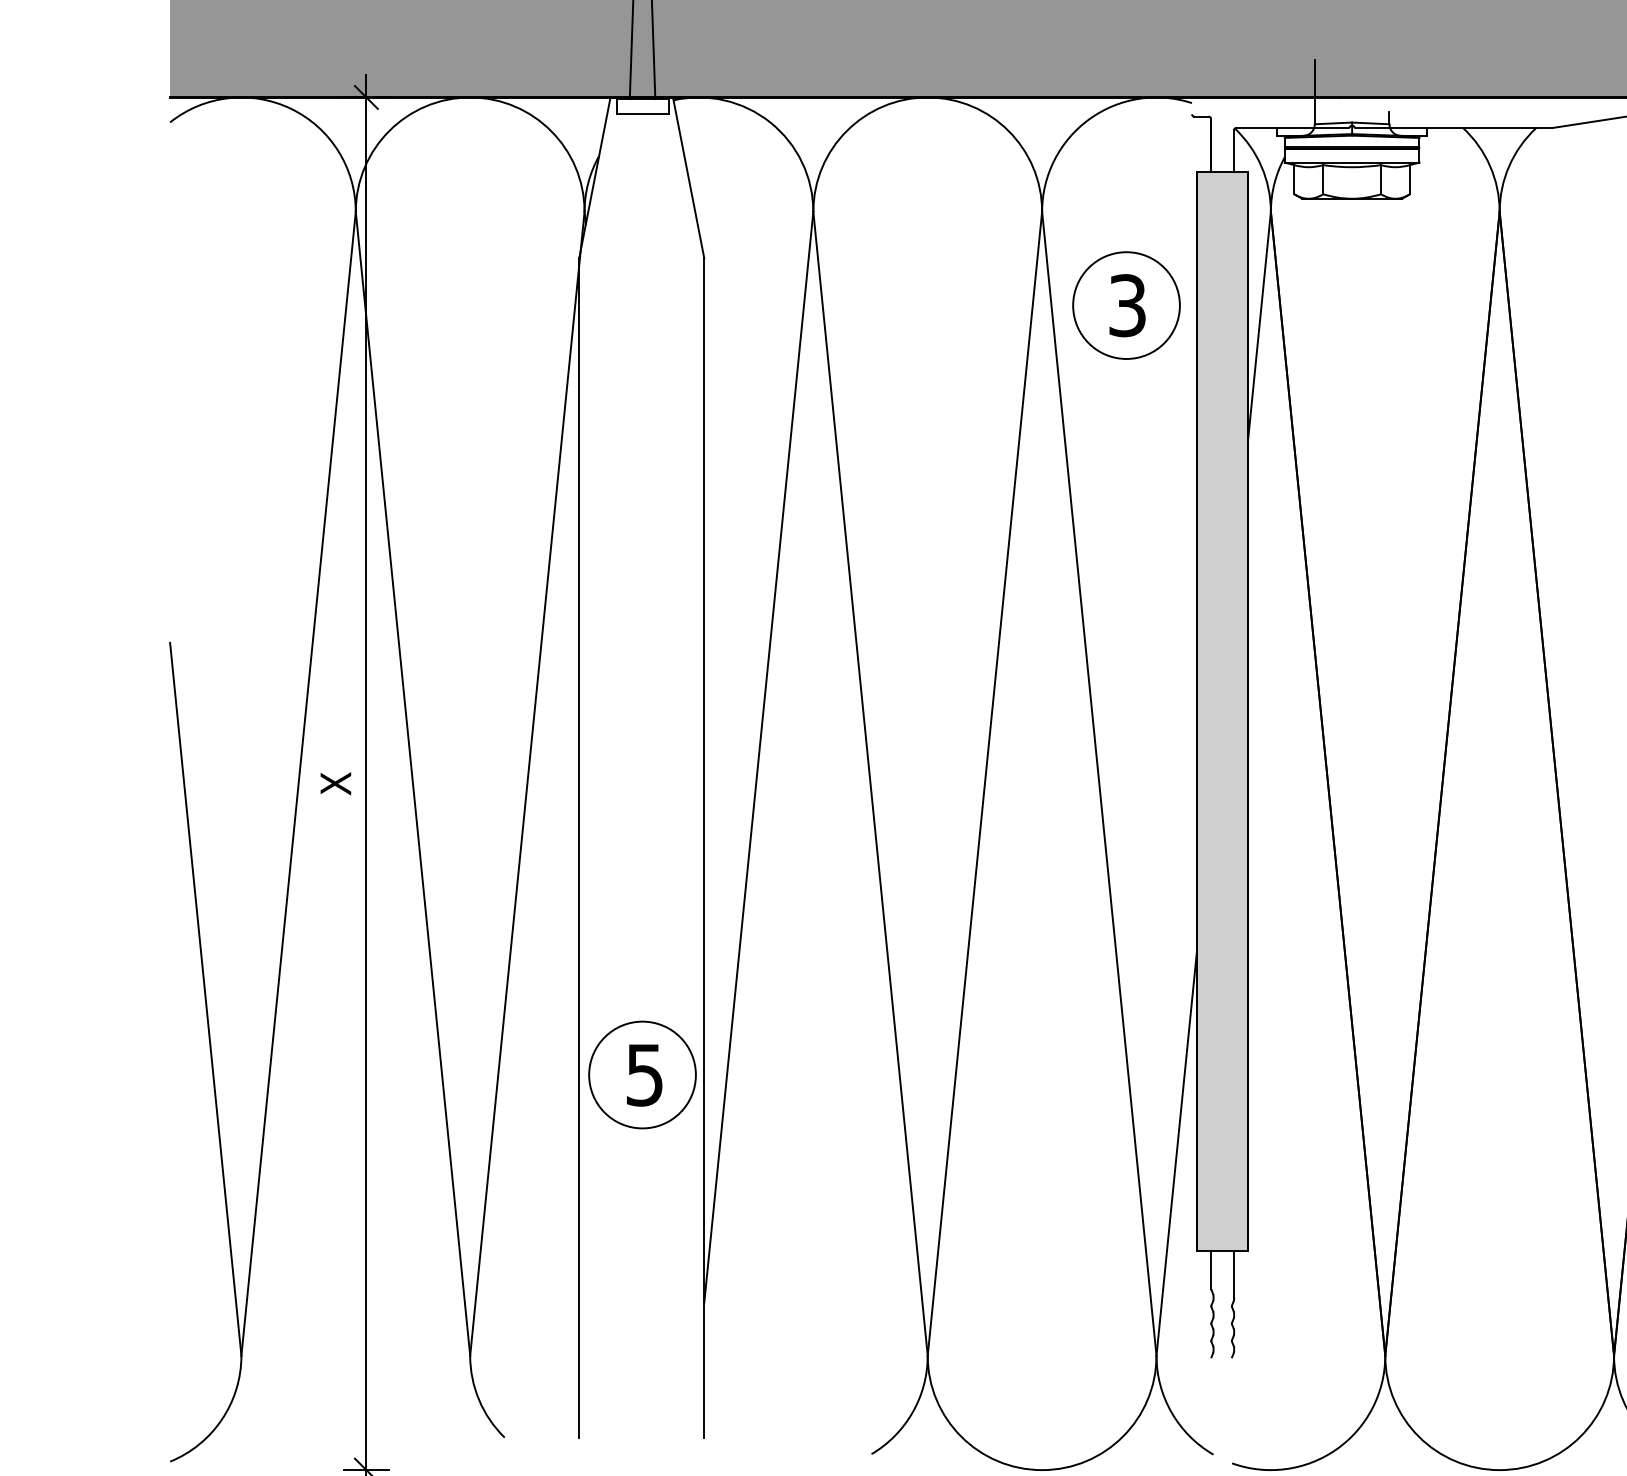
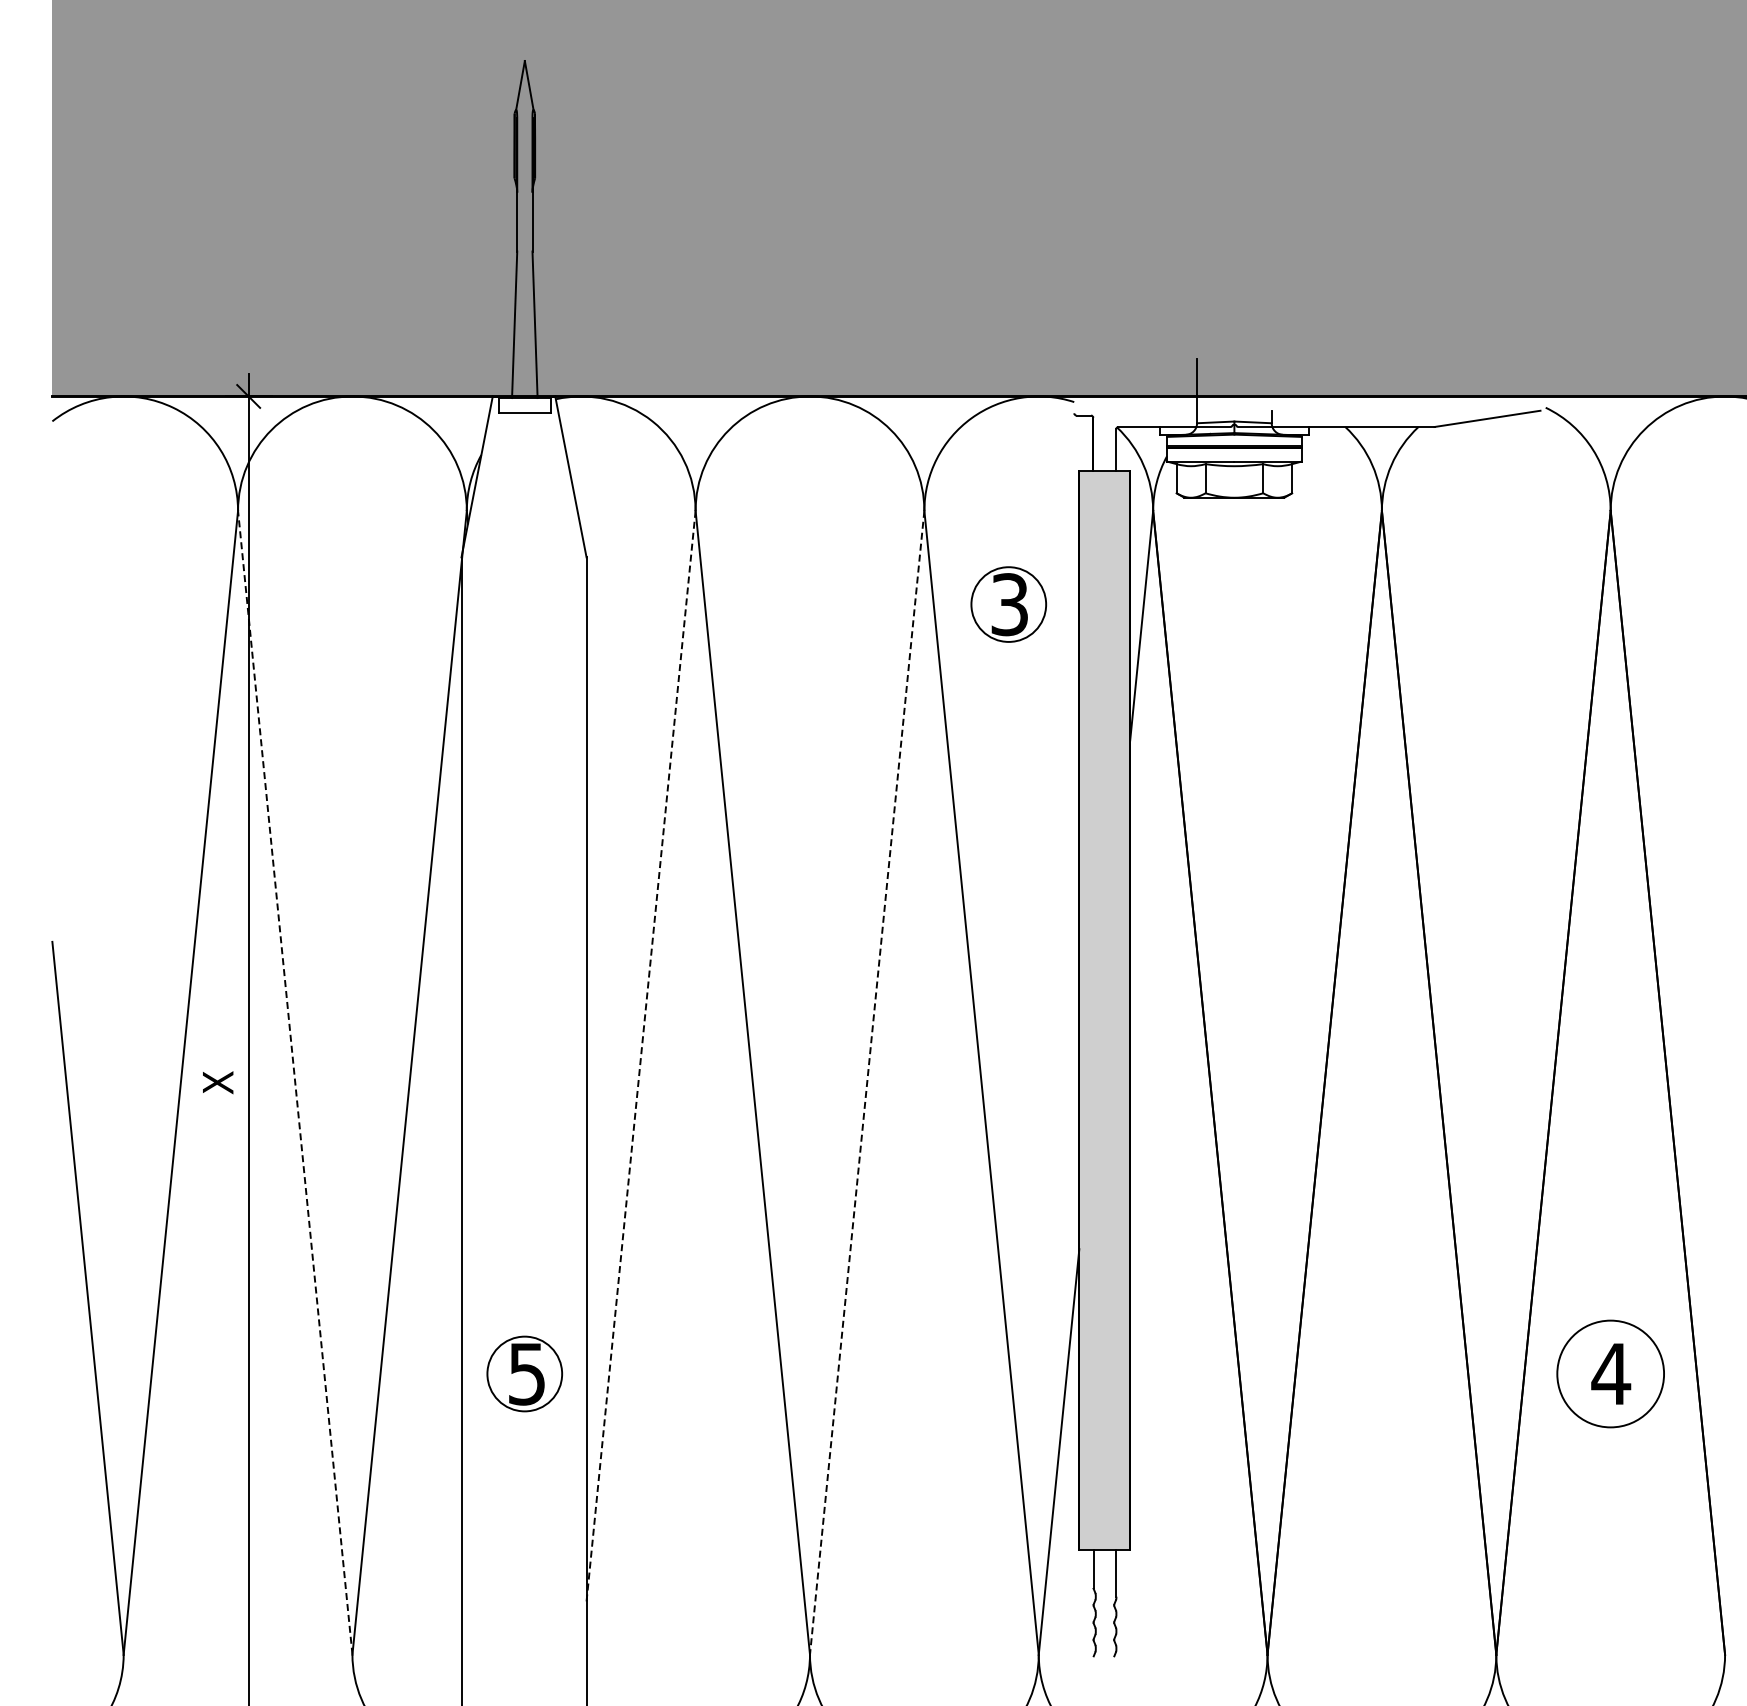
circle: (1126, 305) -> (1008, 604), size x0.7
line: (759, 757) -> (641, 1056), solid -> dashed
line: (413, 783) -> (295, 1082), solid -> dashed
line: (985, 783) -> (867, 1082), solid -> dashed
circle: (642, 1074) -> (524, 1373), size x0.7

